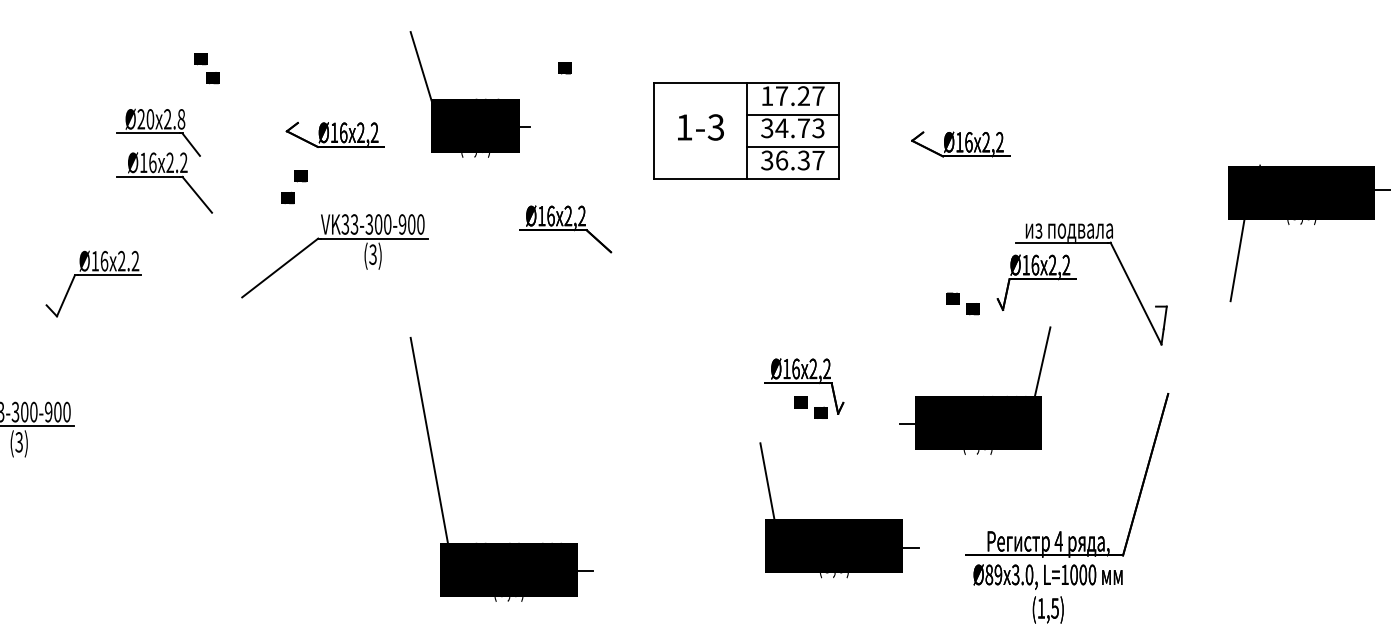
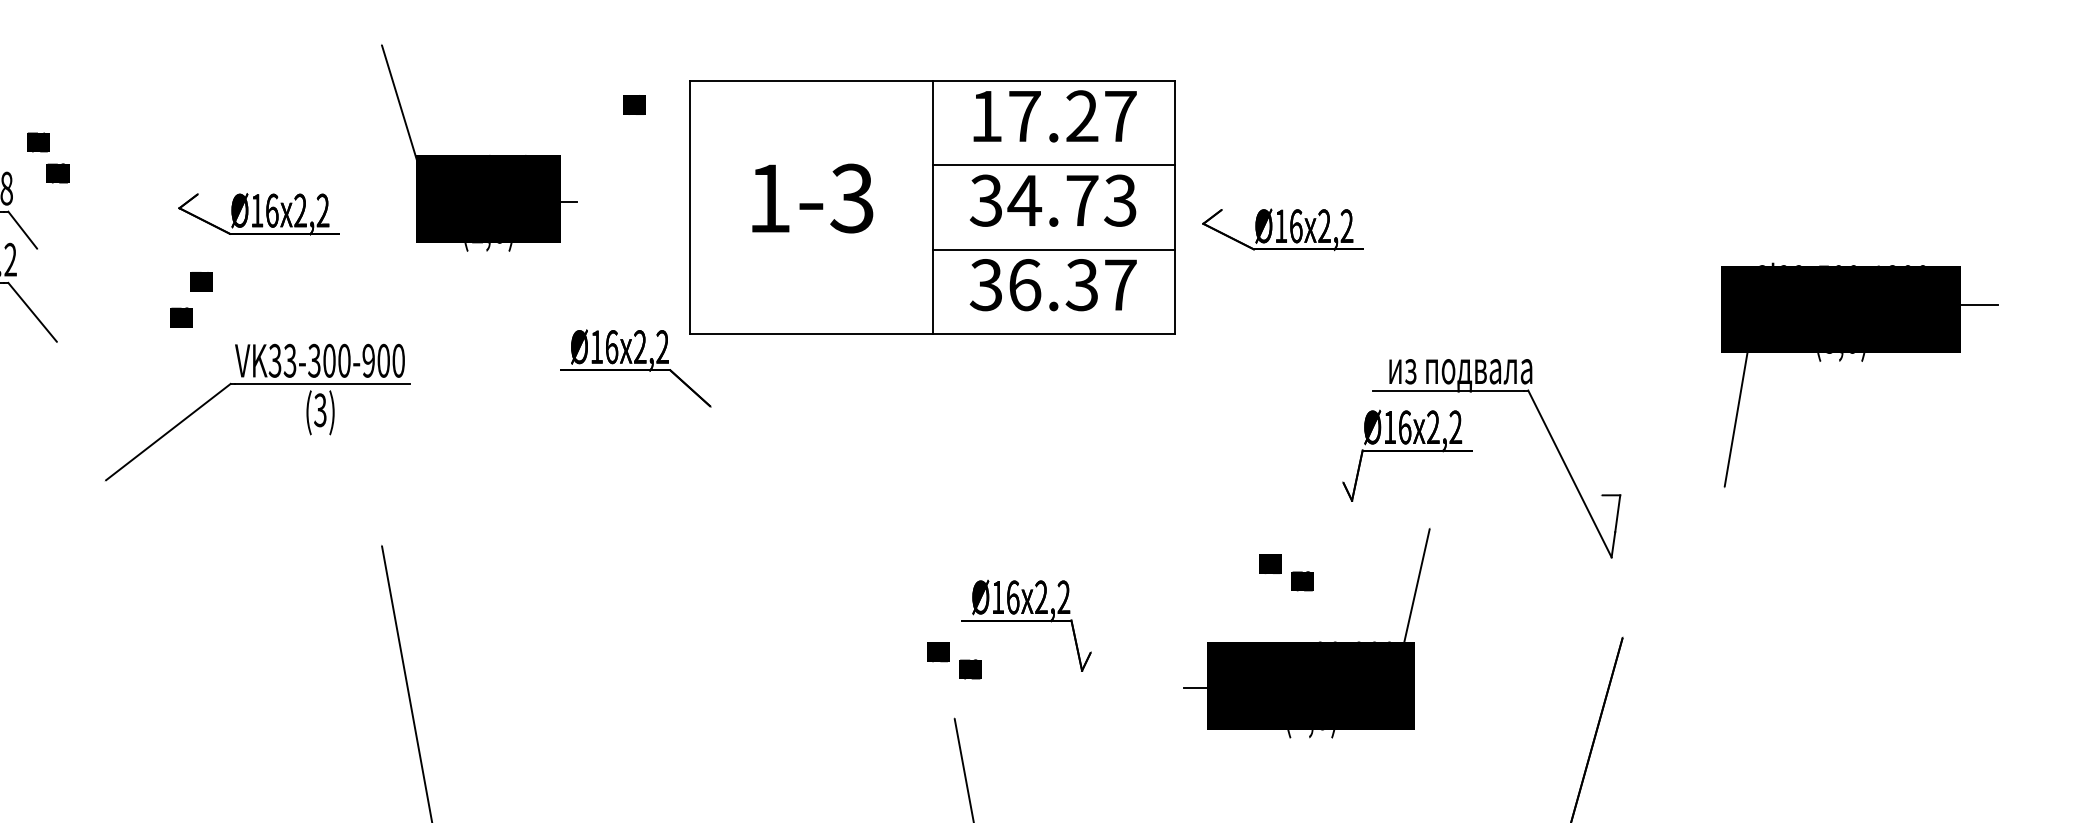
text: (206, 68) -> (47, 157), moved
part: (746, 130) -> (931, 206), size x1.6
text: (962, 303) -> (1285, 572), moved
text: (810, 407) -> (953, 660), moved

